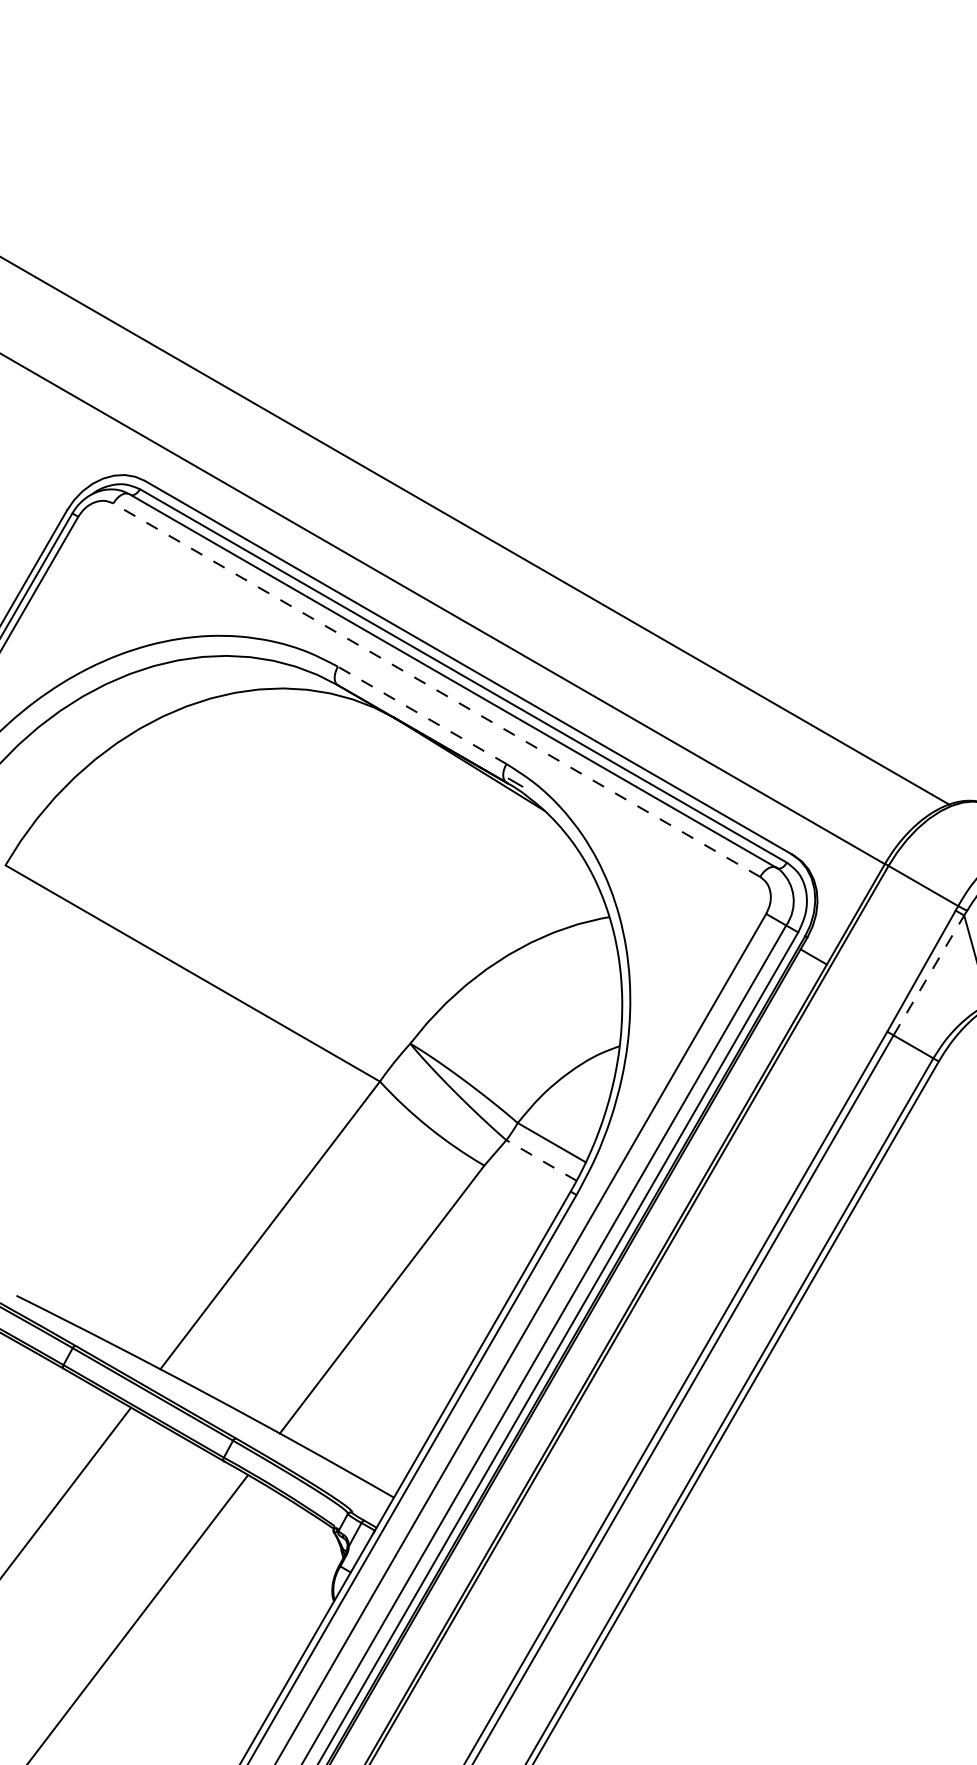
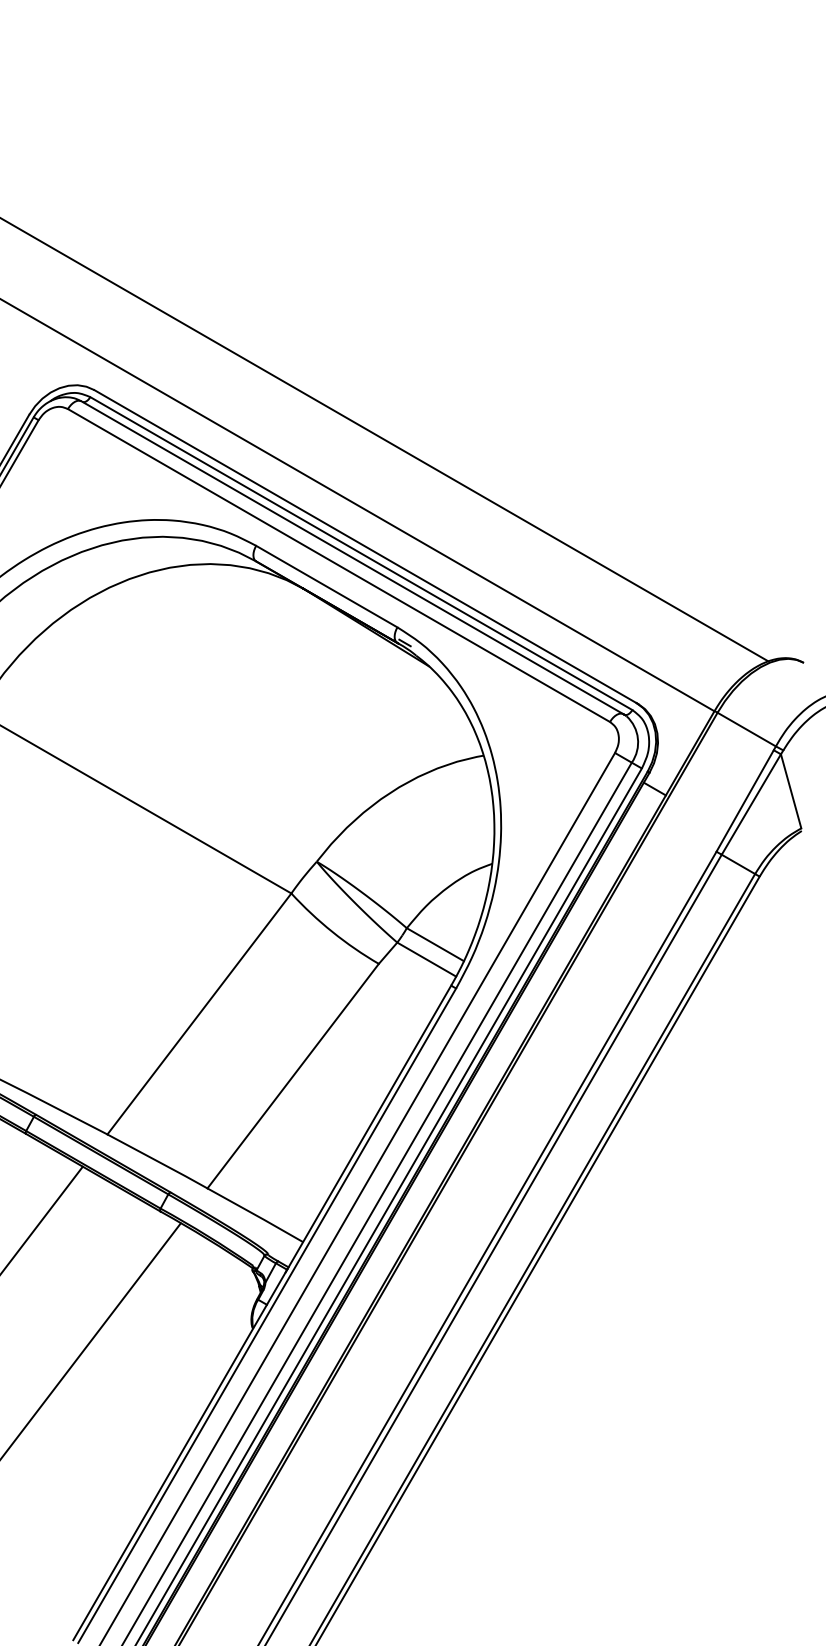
line: (436, 690) -> (338, 565), dashed -> solid
line: (421, 715) -> (326, 586), dashed -> solid
line: (929, 975) -> (751, 804), dashed -> solid
line: (541, 1160) -> (426, 959), dashed -> solid

